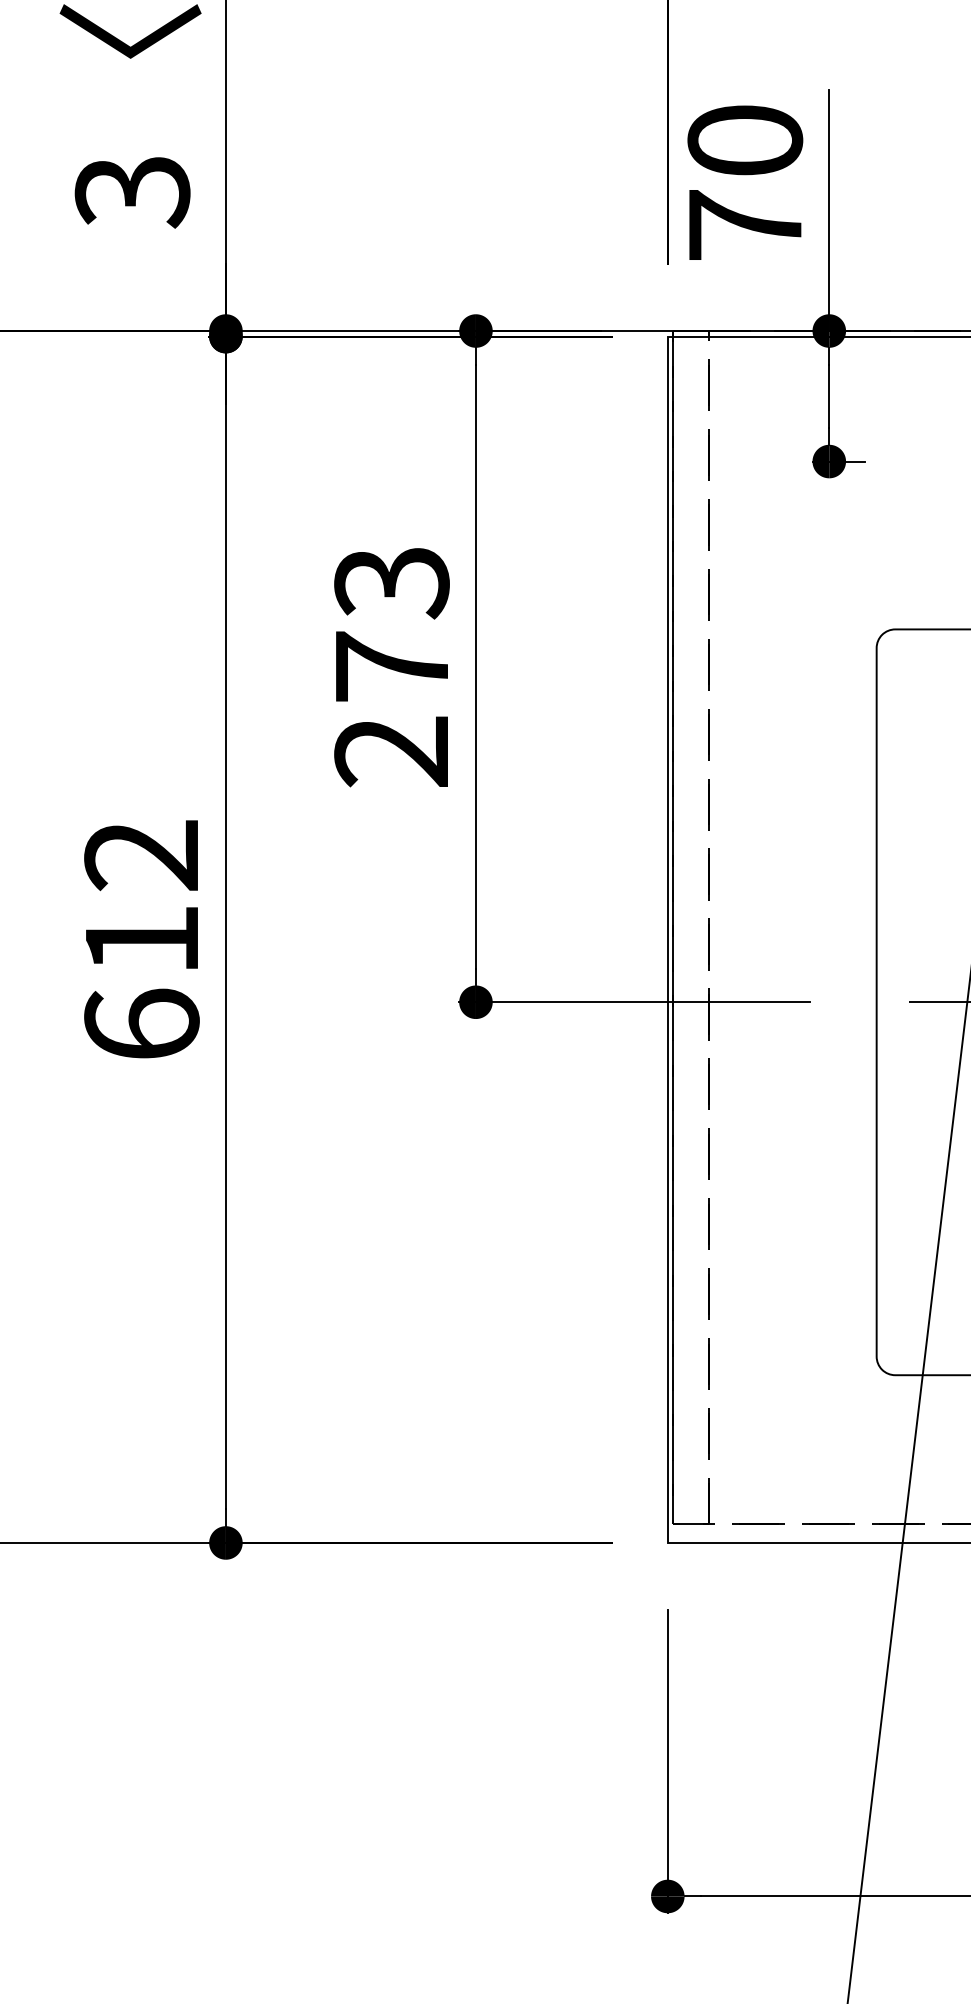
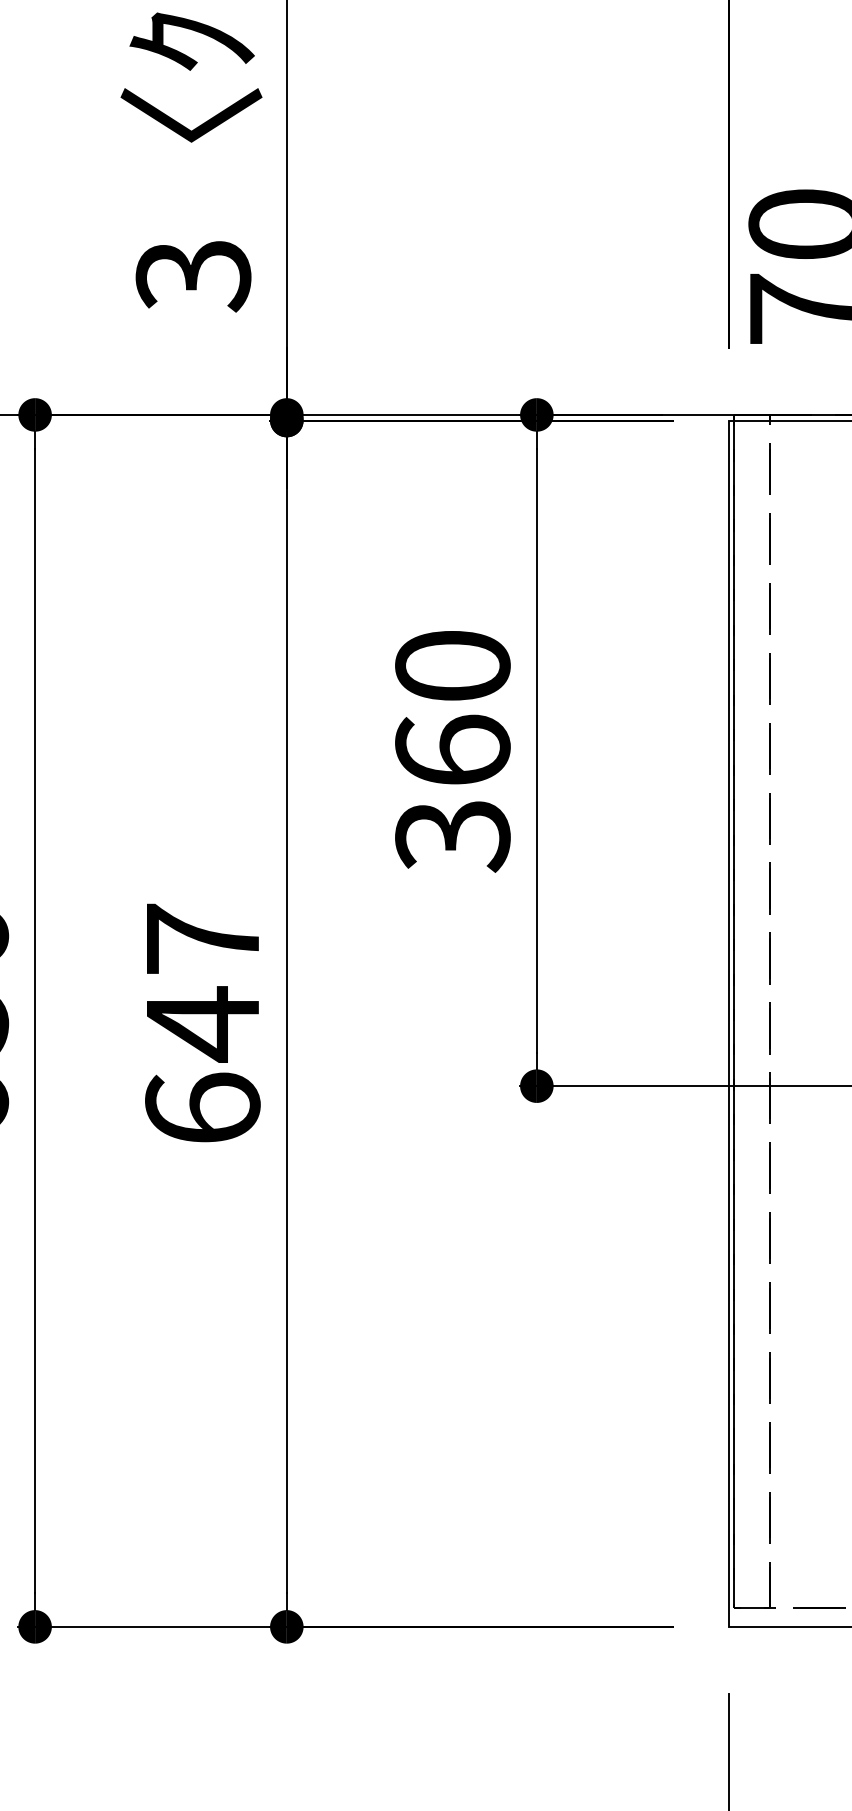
text: (391, 667) -> (452, 751), 273 -> 360
text: (140, 899) -> (201, 983), 612 -> 647

